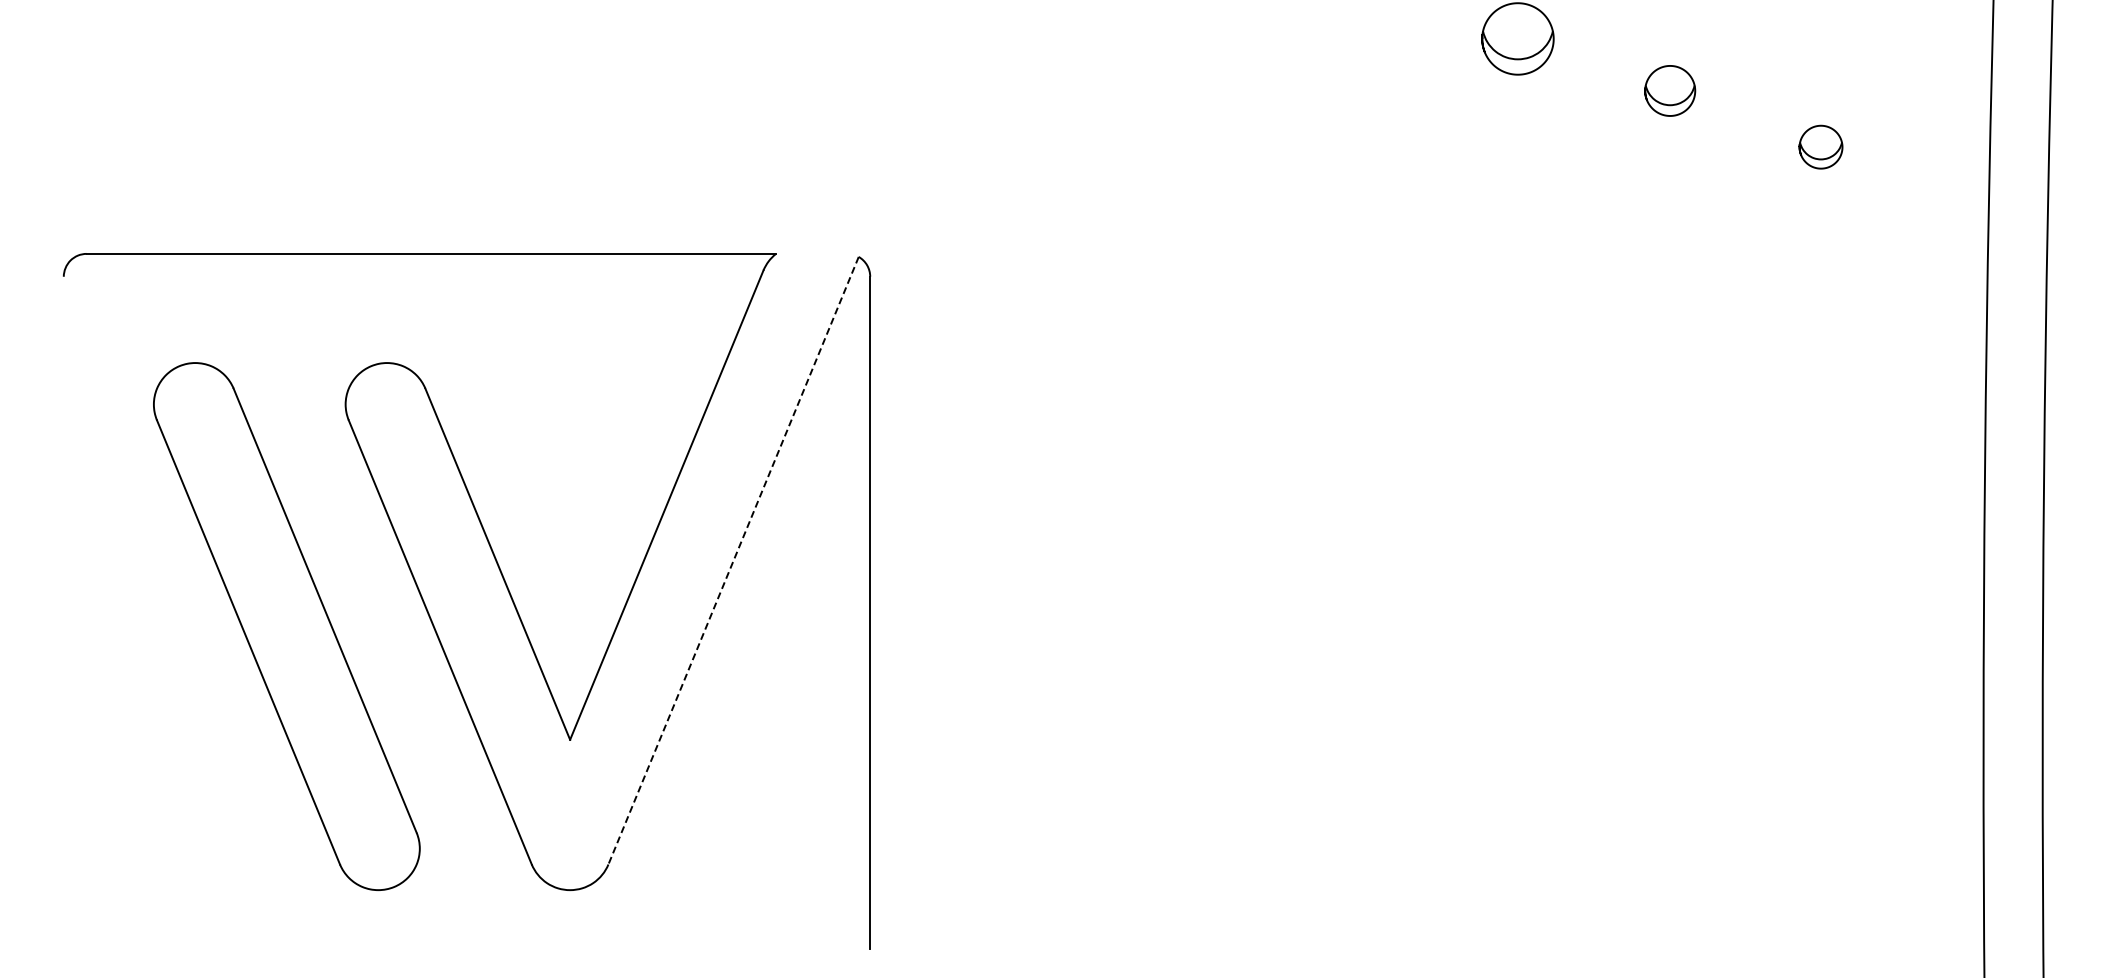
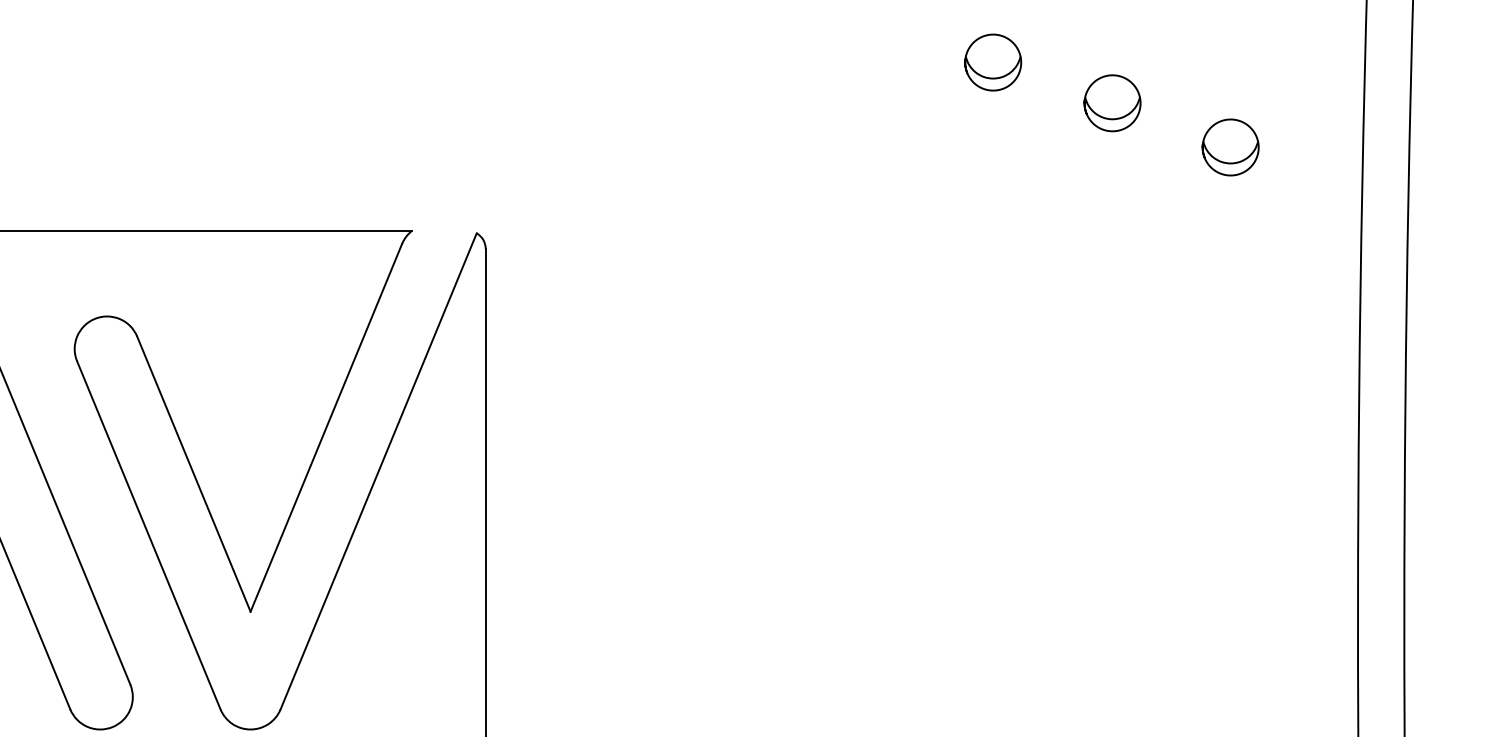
part: (1669, 90) -> (1111, 102), size x1.43
part: (1820, 146) -> (1230, 146), size x1.67
line: (733, 560) -> (378, 471), dashed -> solid

